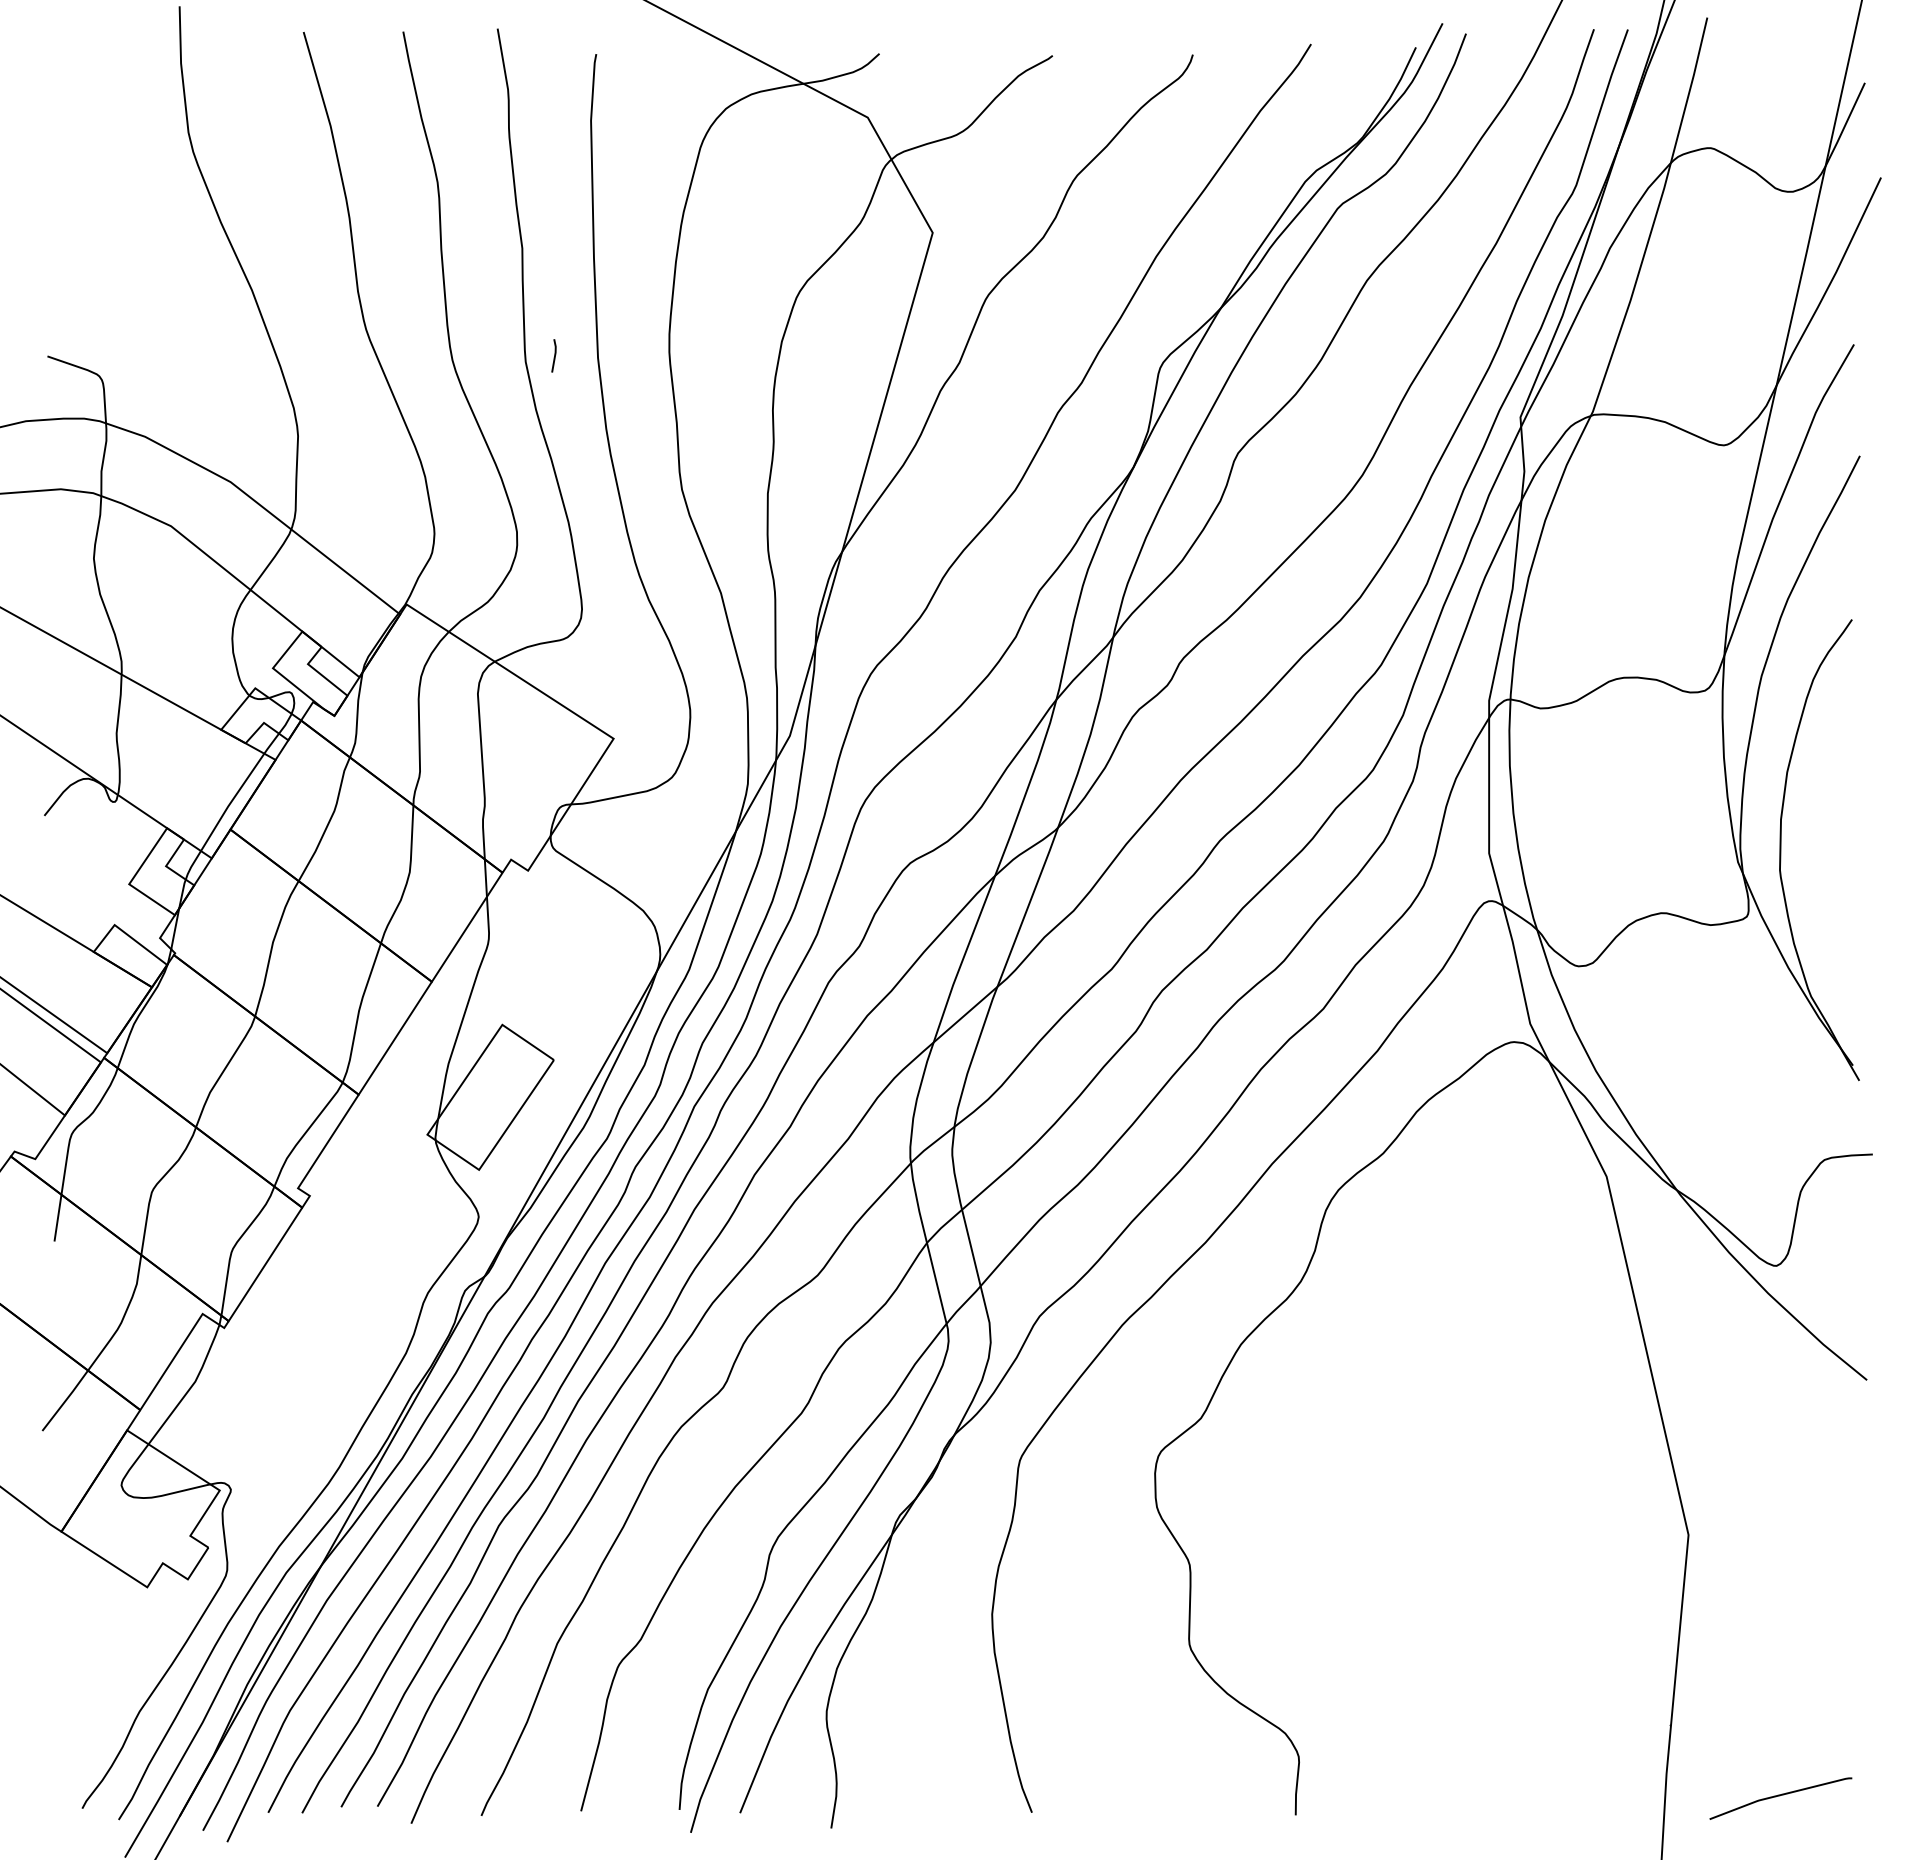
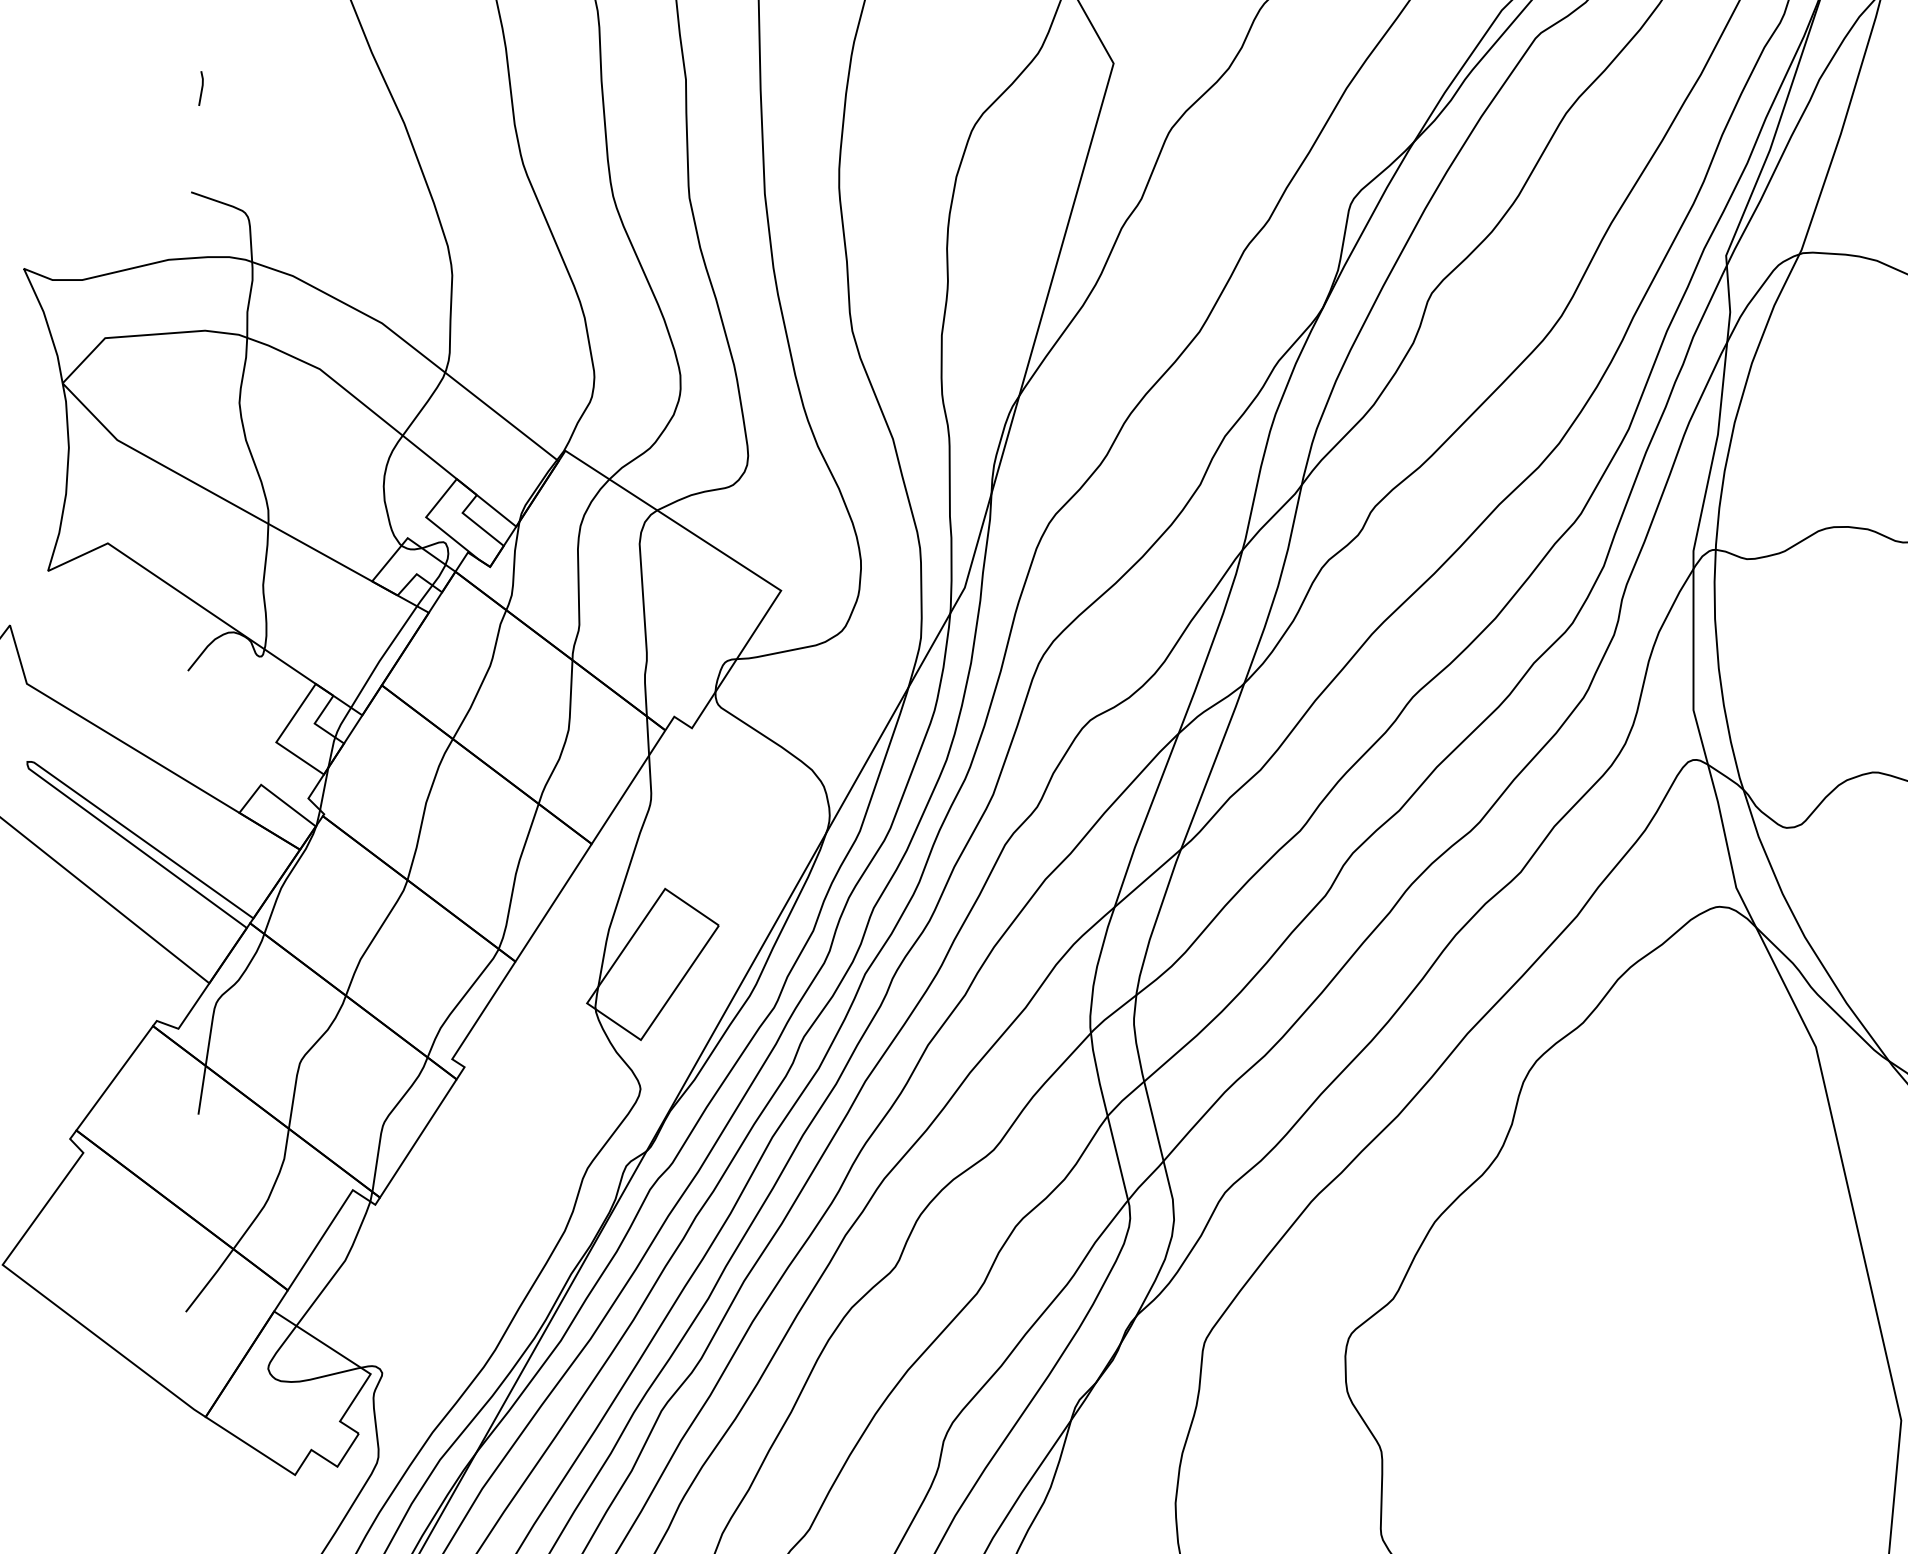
line: (554, 355) -> (201, 88), moved

